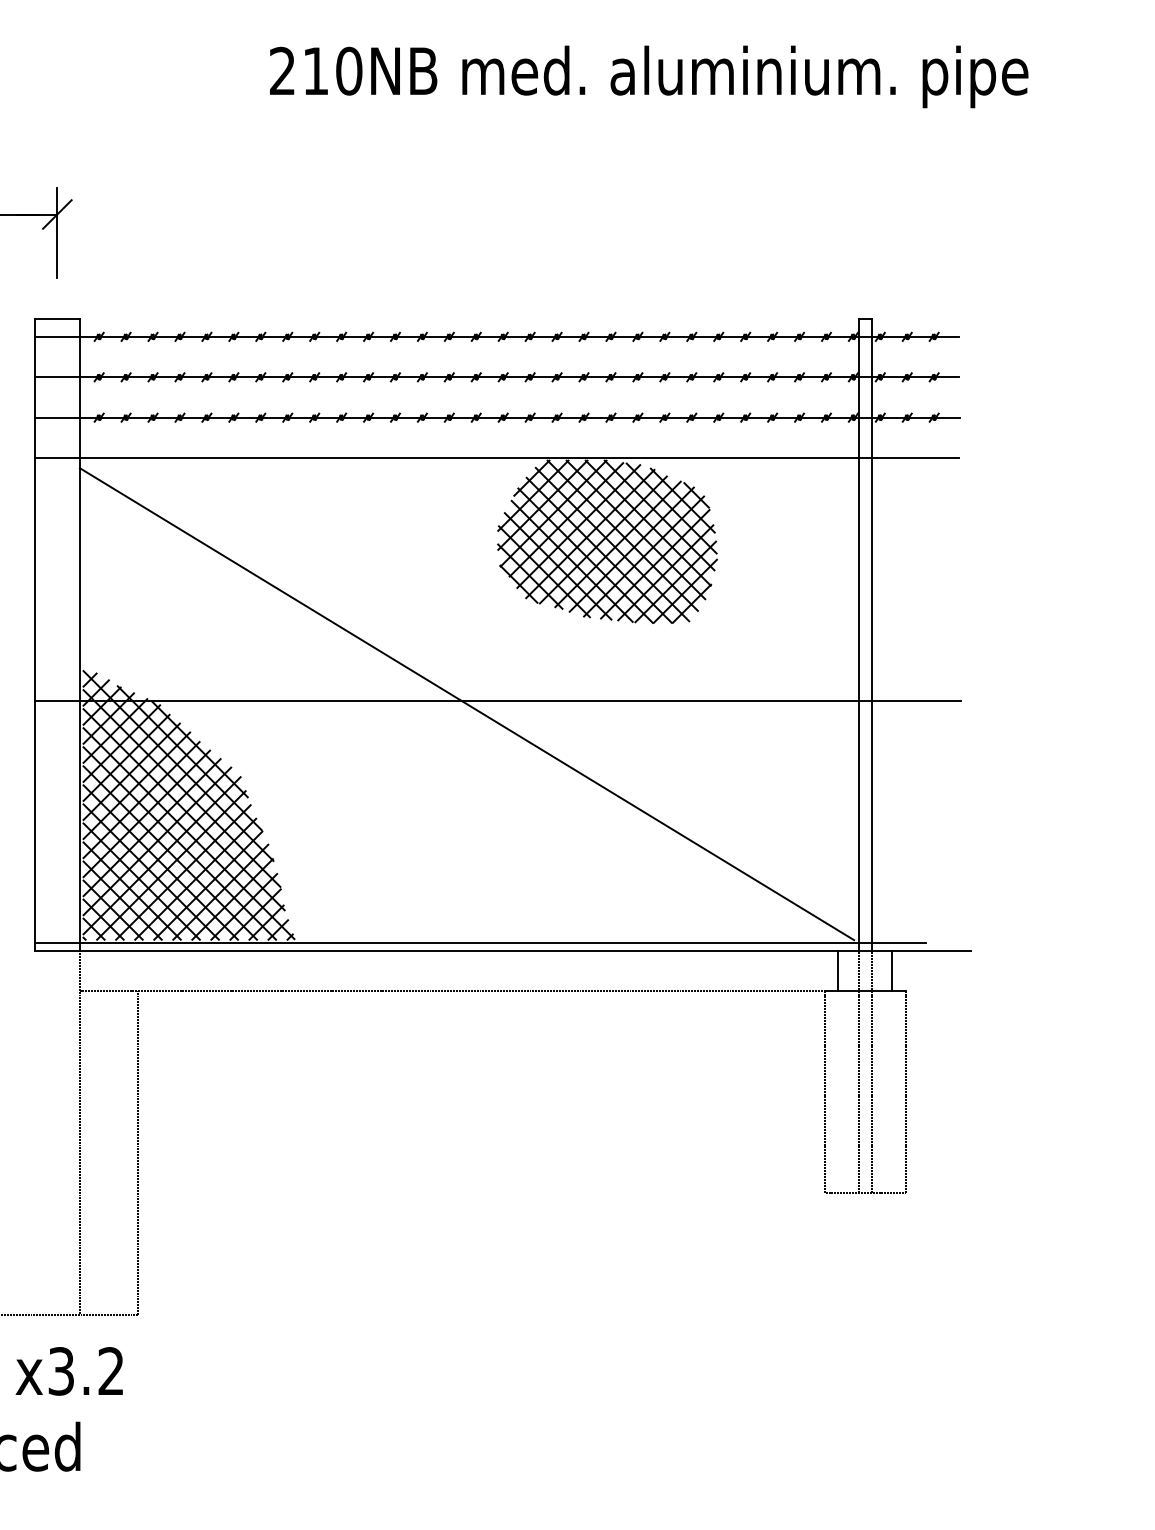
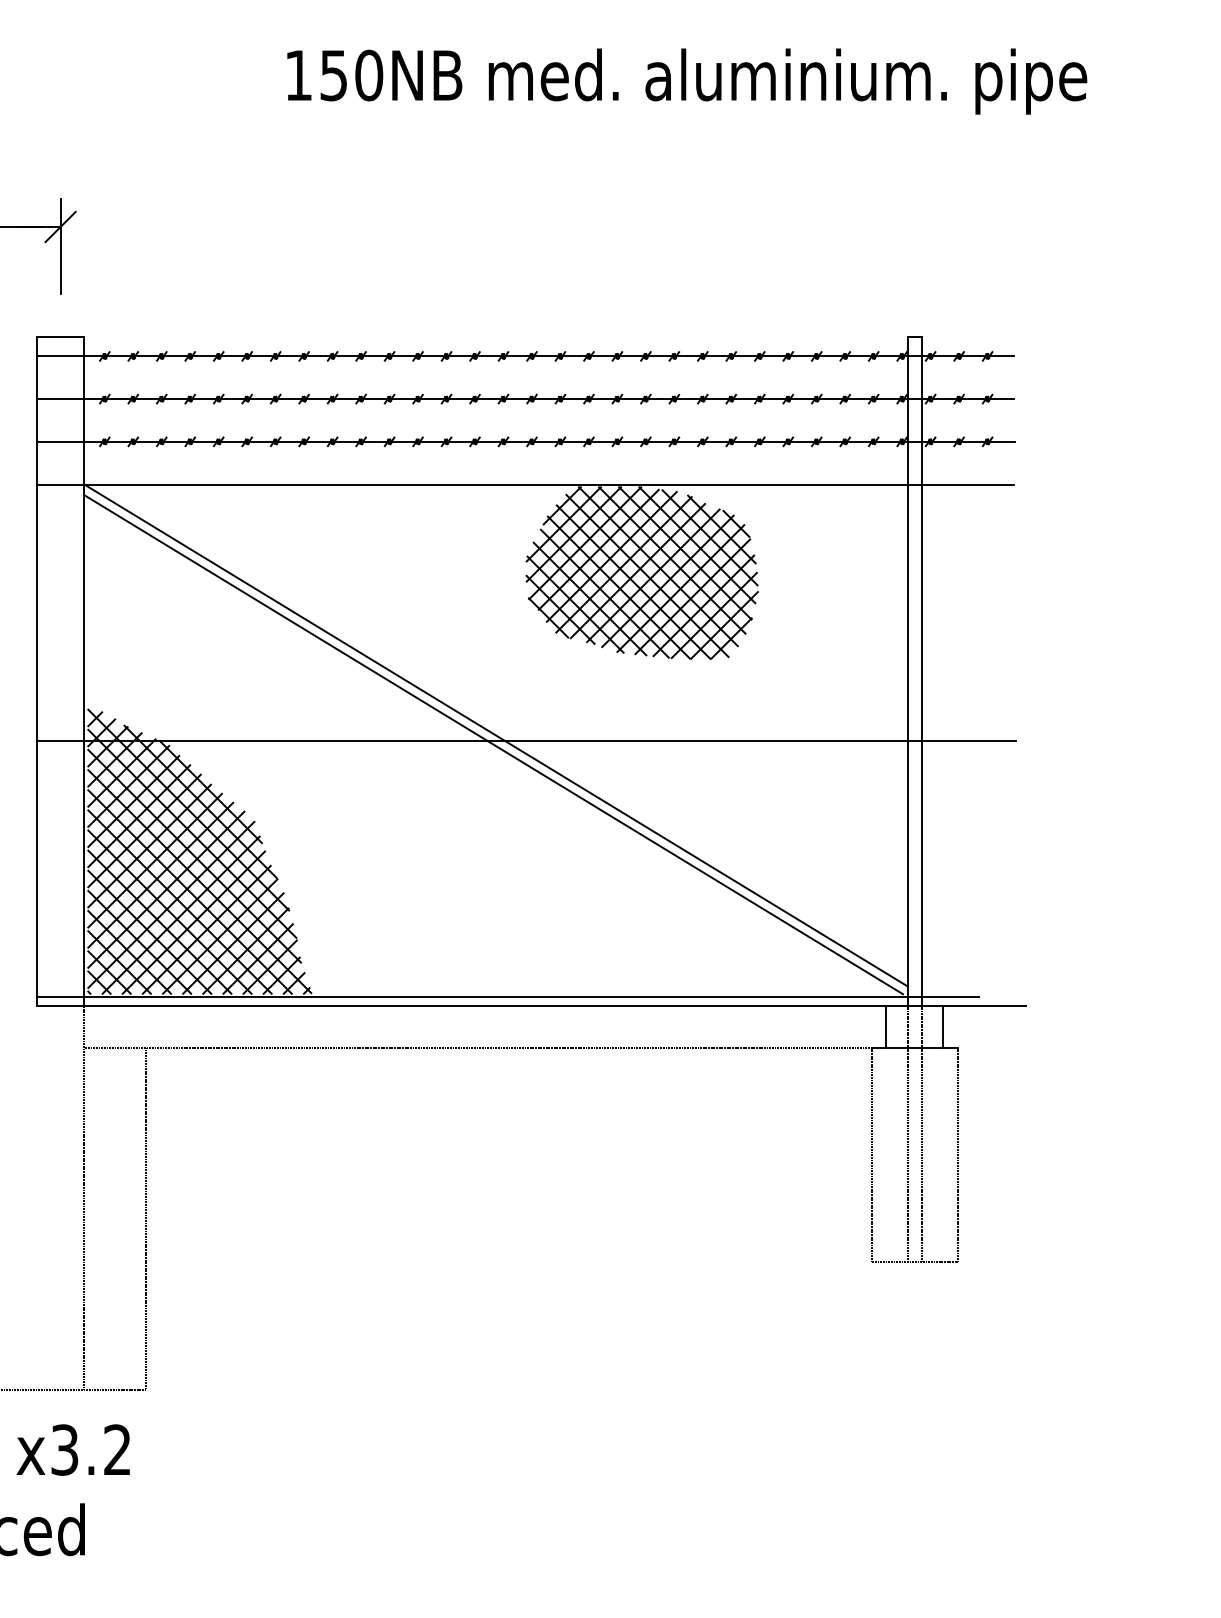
text: (298, 71) -> (315, 75), 210NB -> 150NB
line: (468, 695) -> (495, 735), added

